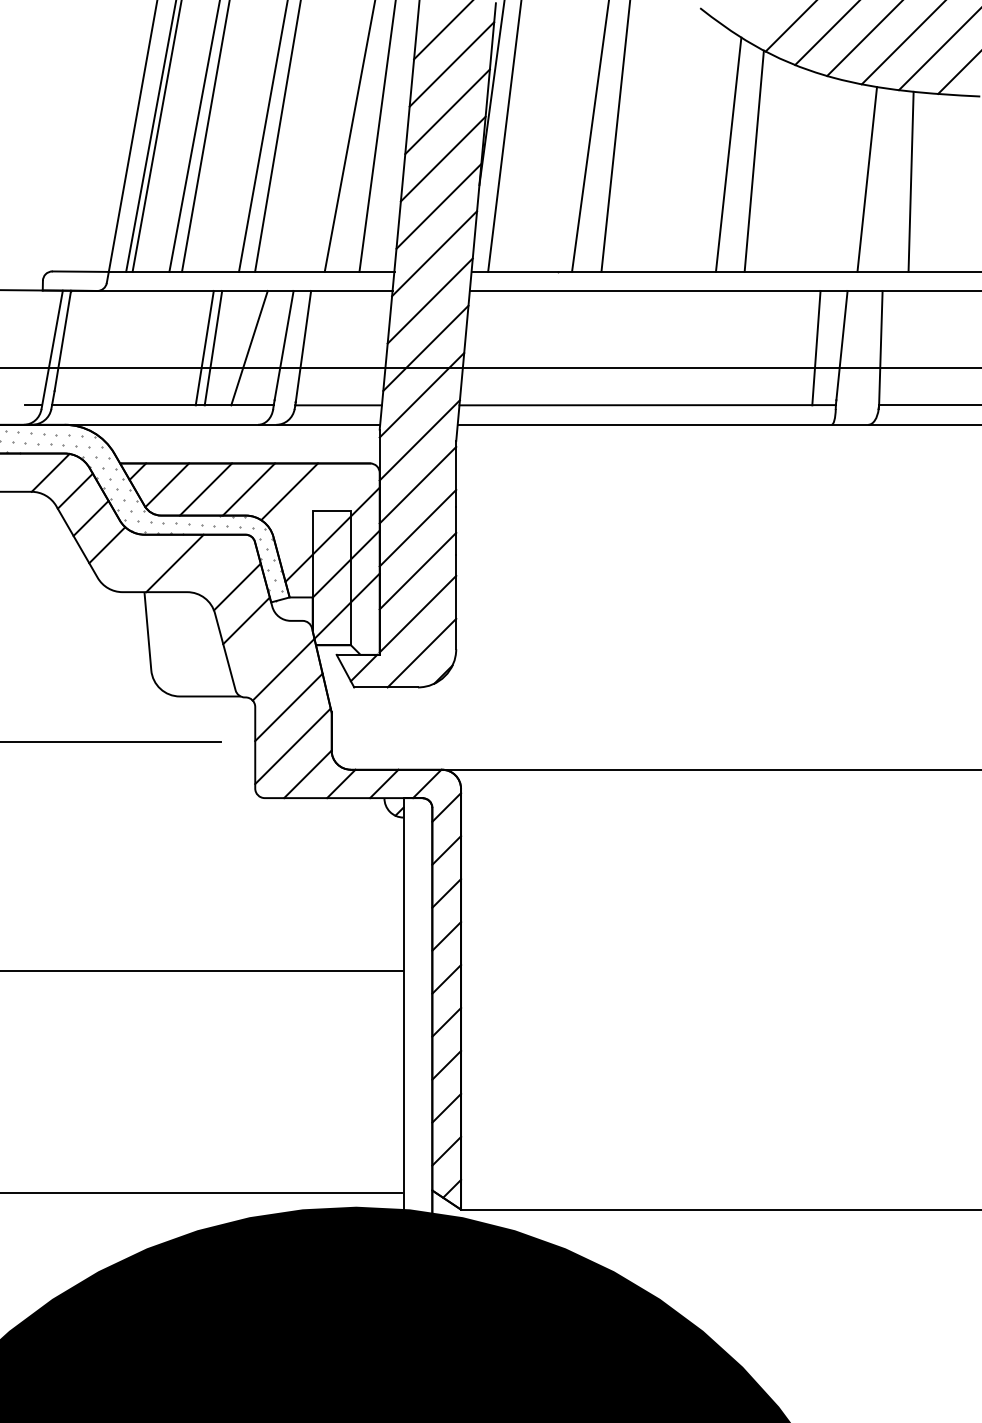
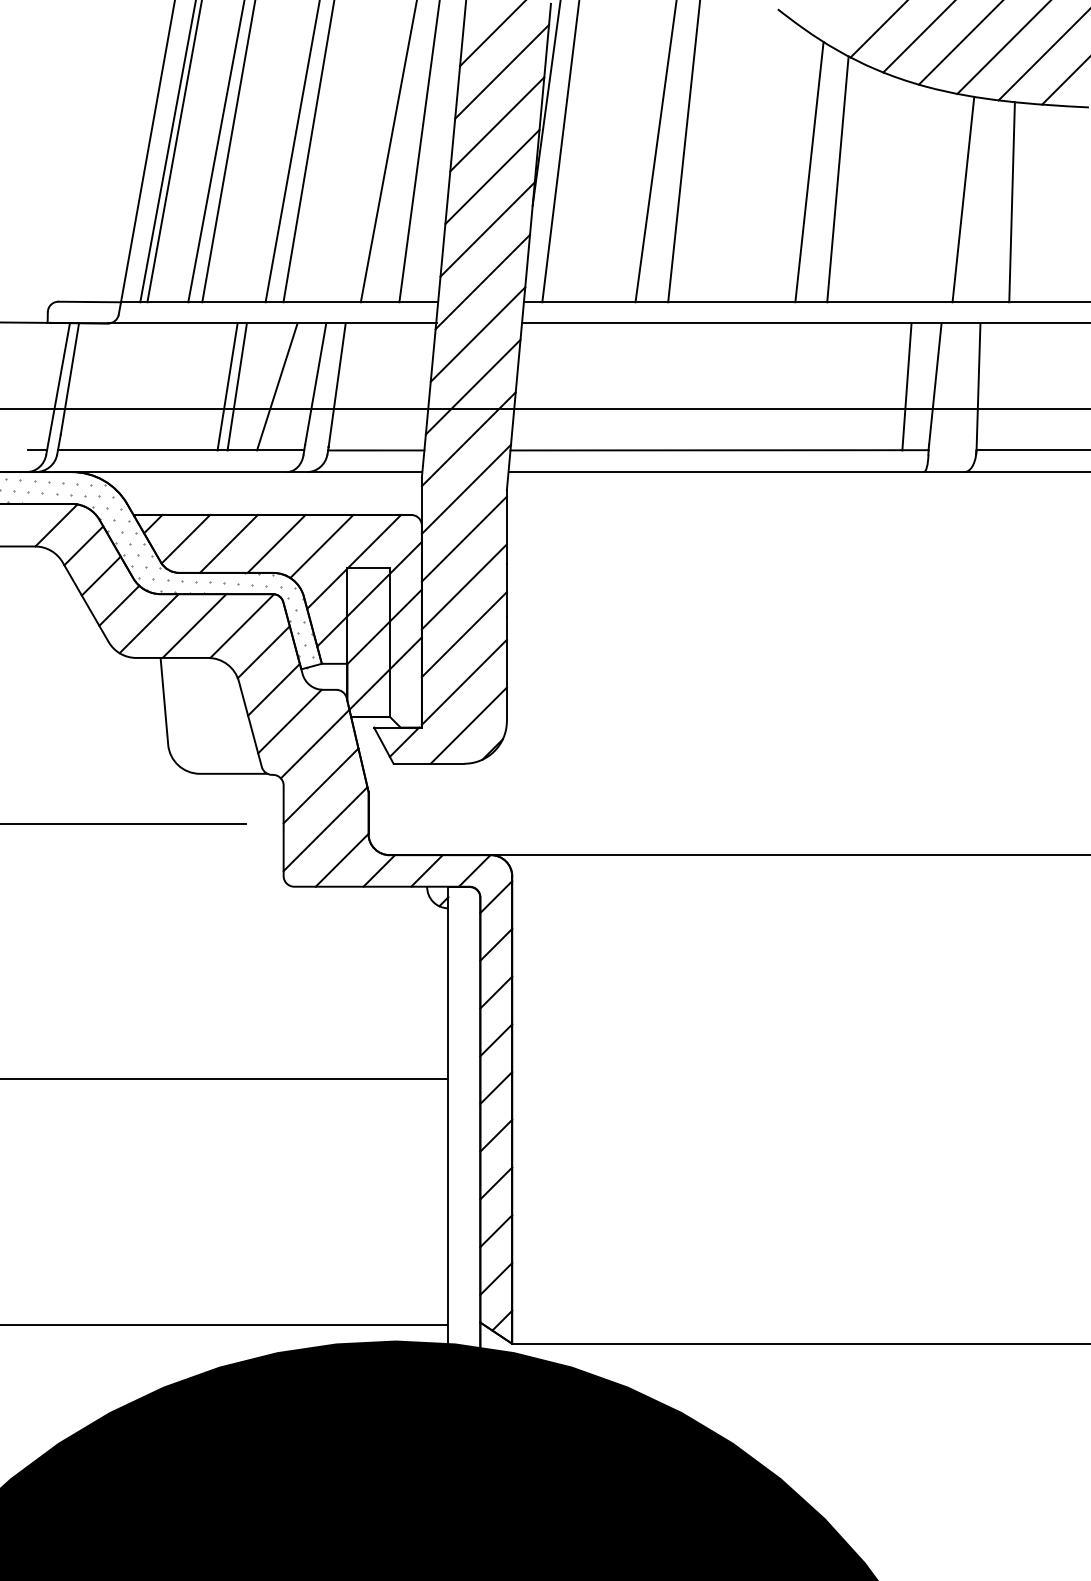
line: (318, 505) -> (353, 561), added
line: (133, 560) -> (148, 622), added
line: (217, 563) -> (241, 626), added
line: (260, 649) -> (289, 721), added

